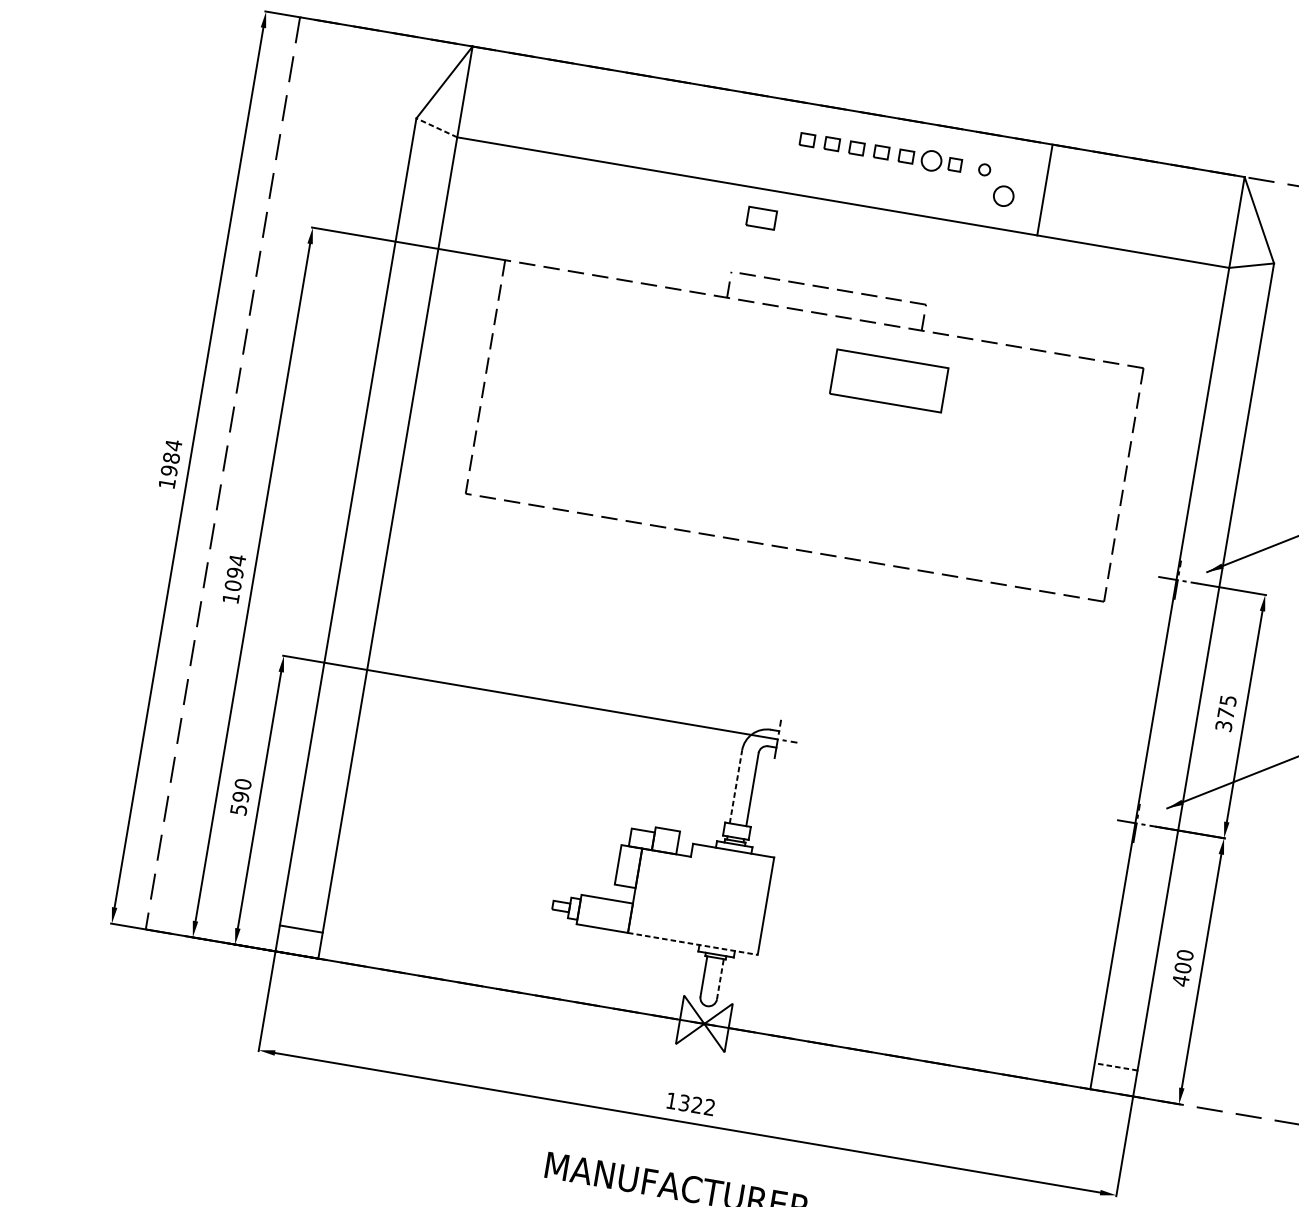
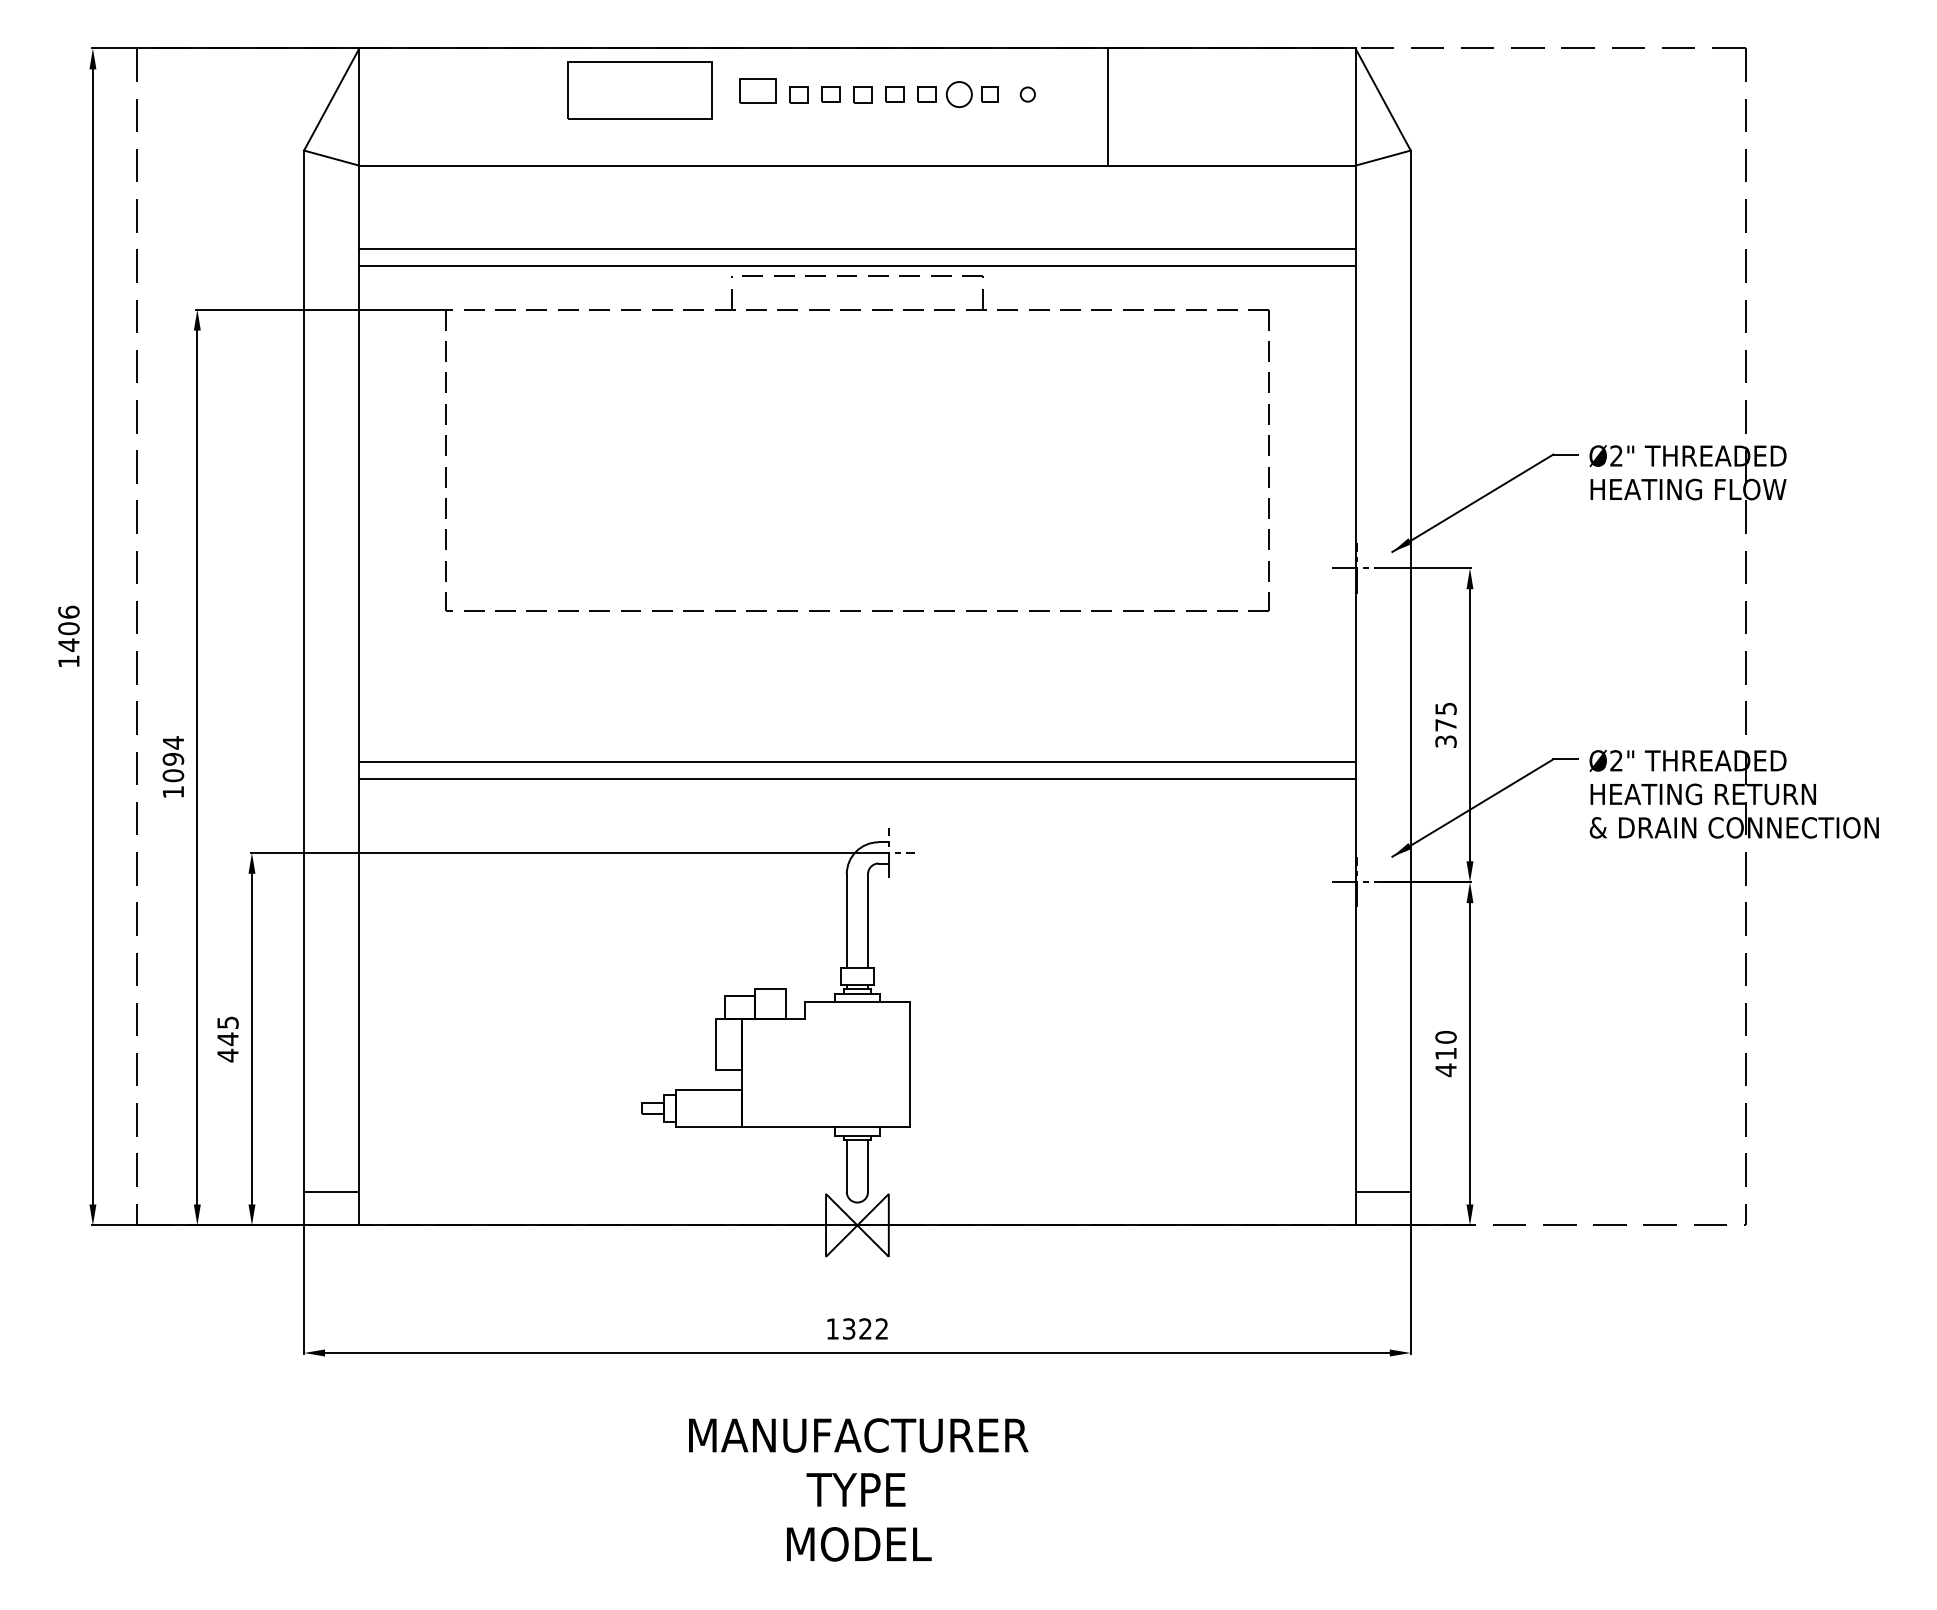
line: (436, 128) -> (331, 158), dashed -> solid
circle: (1003, 196) -> (1056, 123), removed
part: (761, 218) -> (757, 90), moved
line: (832, 267) -> (857, 249), added
line: (830, 280) -> (857, 266), added
part: (888, 380) -> (639, 90), moved
text: (171, 457) -> (68, 628), 1984 -> 1406
line: (765, 665) -> (857, 762), added
line: (763, 677) -> (857, 778), added
line: (735, 786) -> (846, 920), dashed -> solid
text: (240, 797) -> (227, 1039), 590 -> 445
line: (693, 943) -> (826, 1127), dashed -> solid
text: (1182, 967) -> (1445, 1053), 400 -> 410
line: (720, 978) -> (868, 1165), dashed -> solid
line: (1116, 1066) -> (1383, 1191), dashed -> solid

